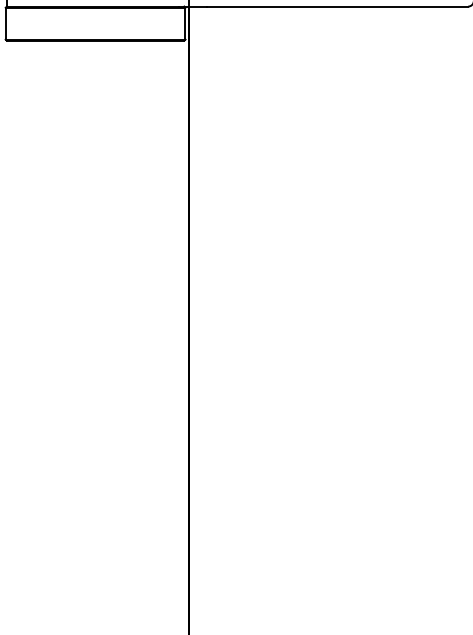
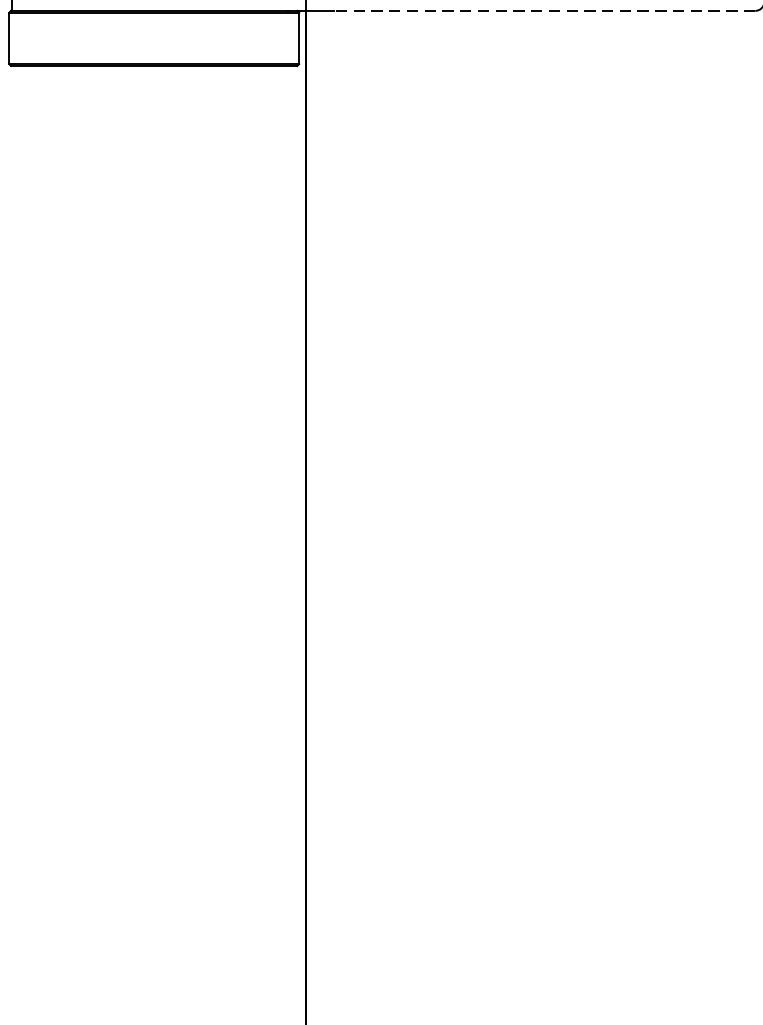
line: (337, 6) -> (544, 10), solid -> dashed

